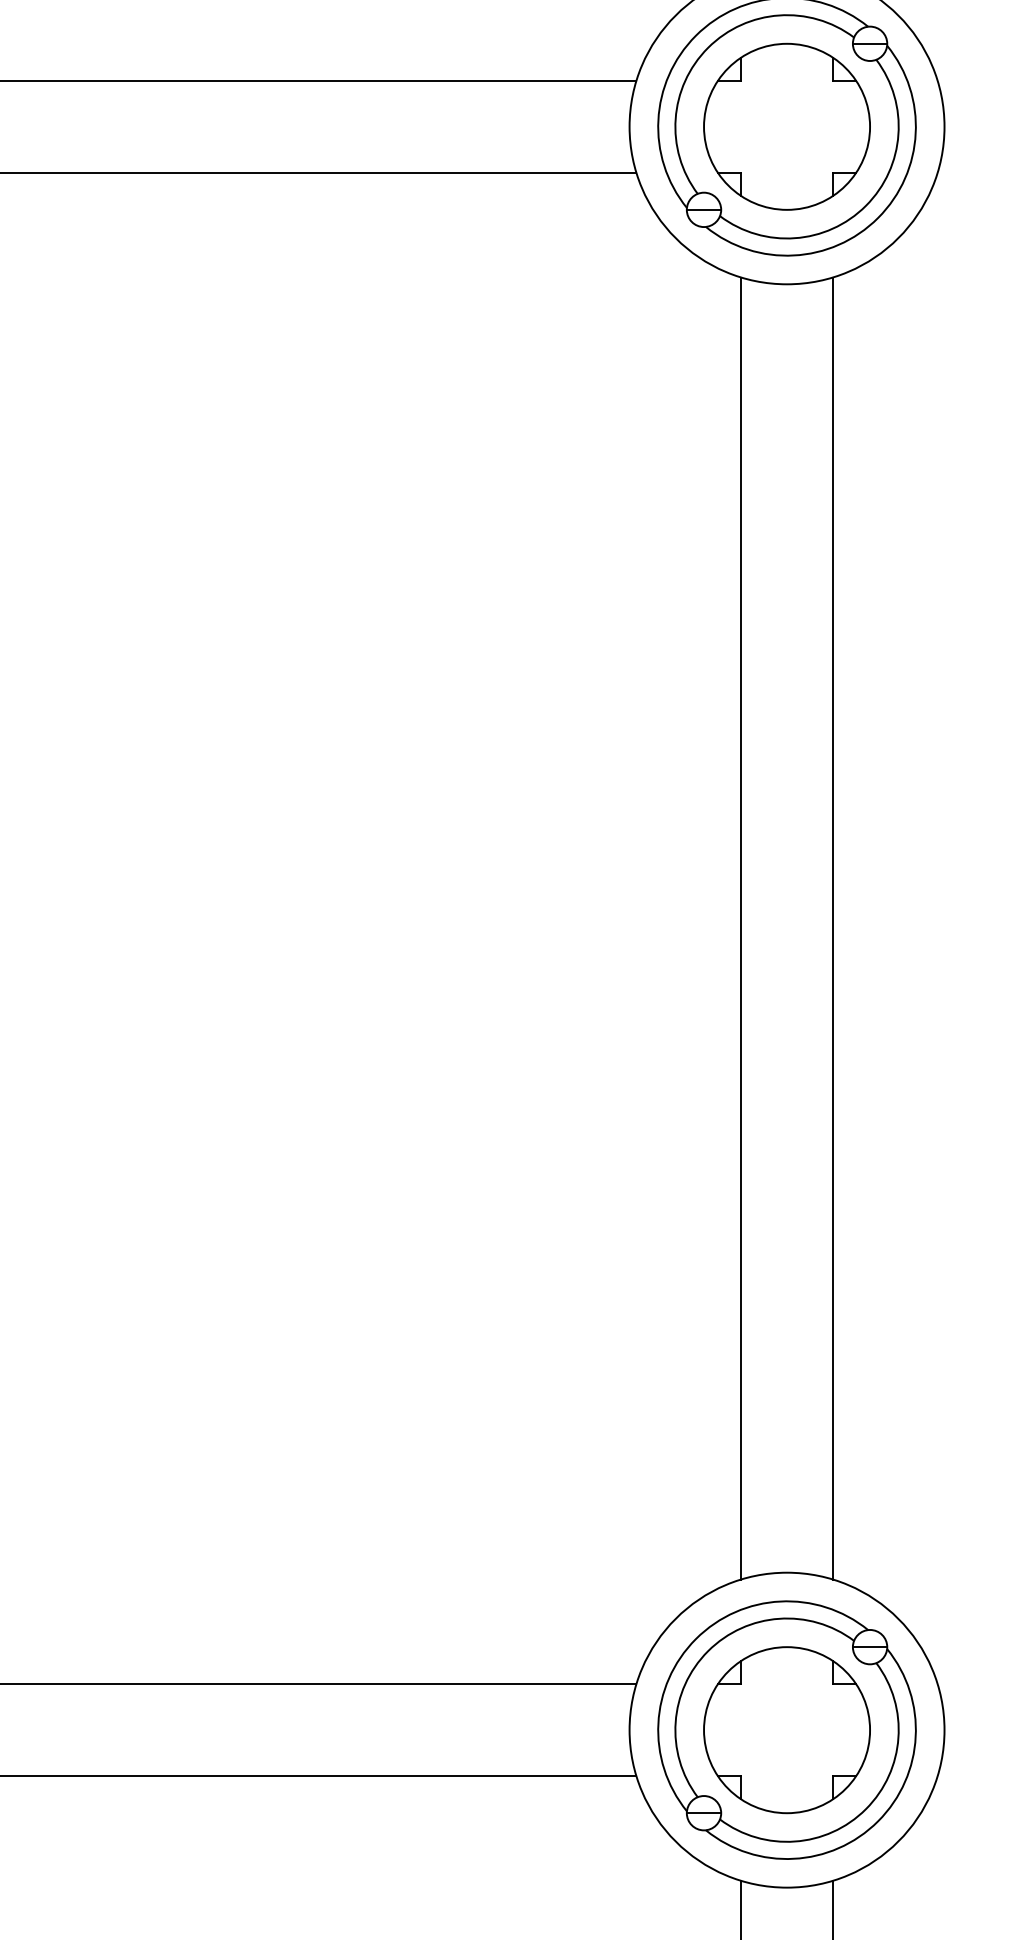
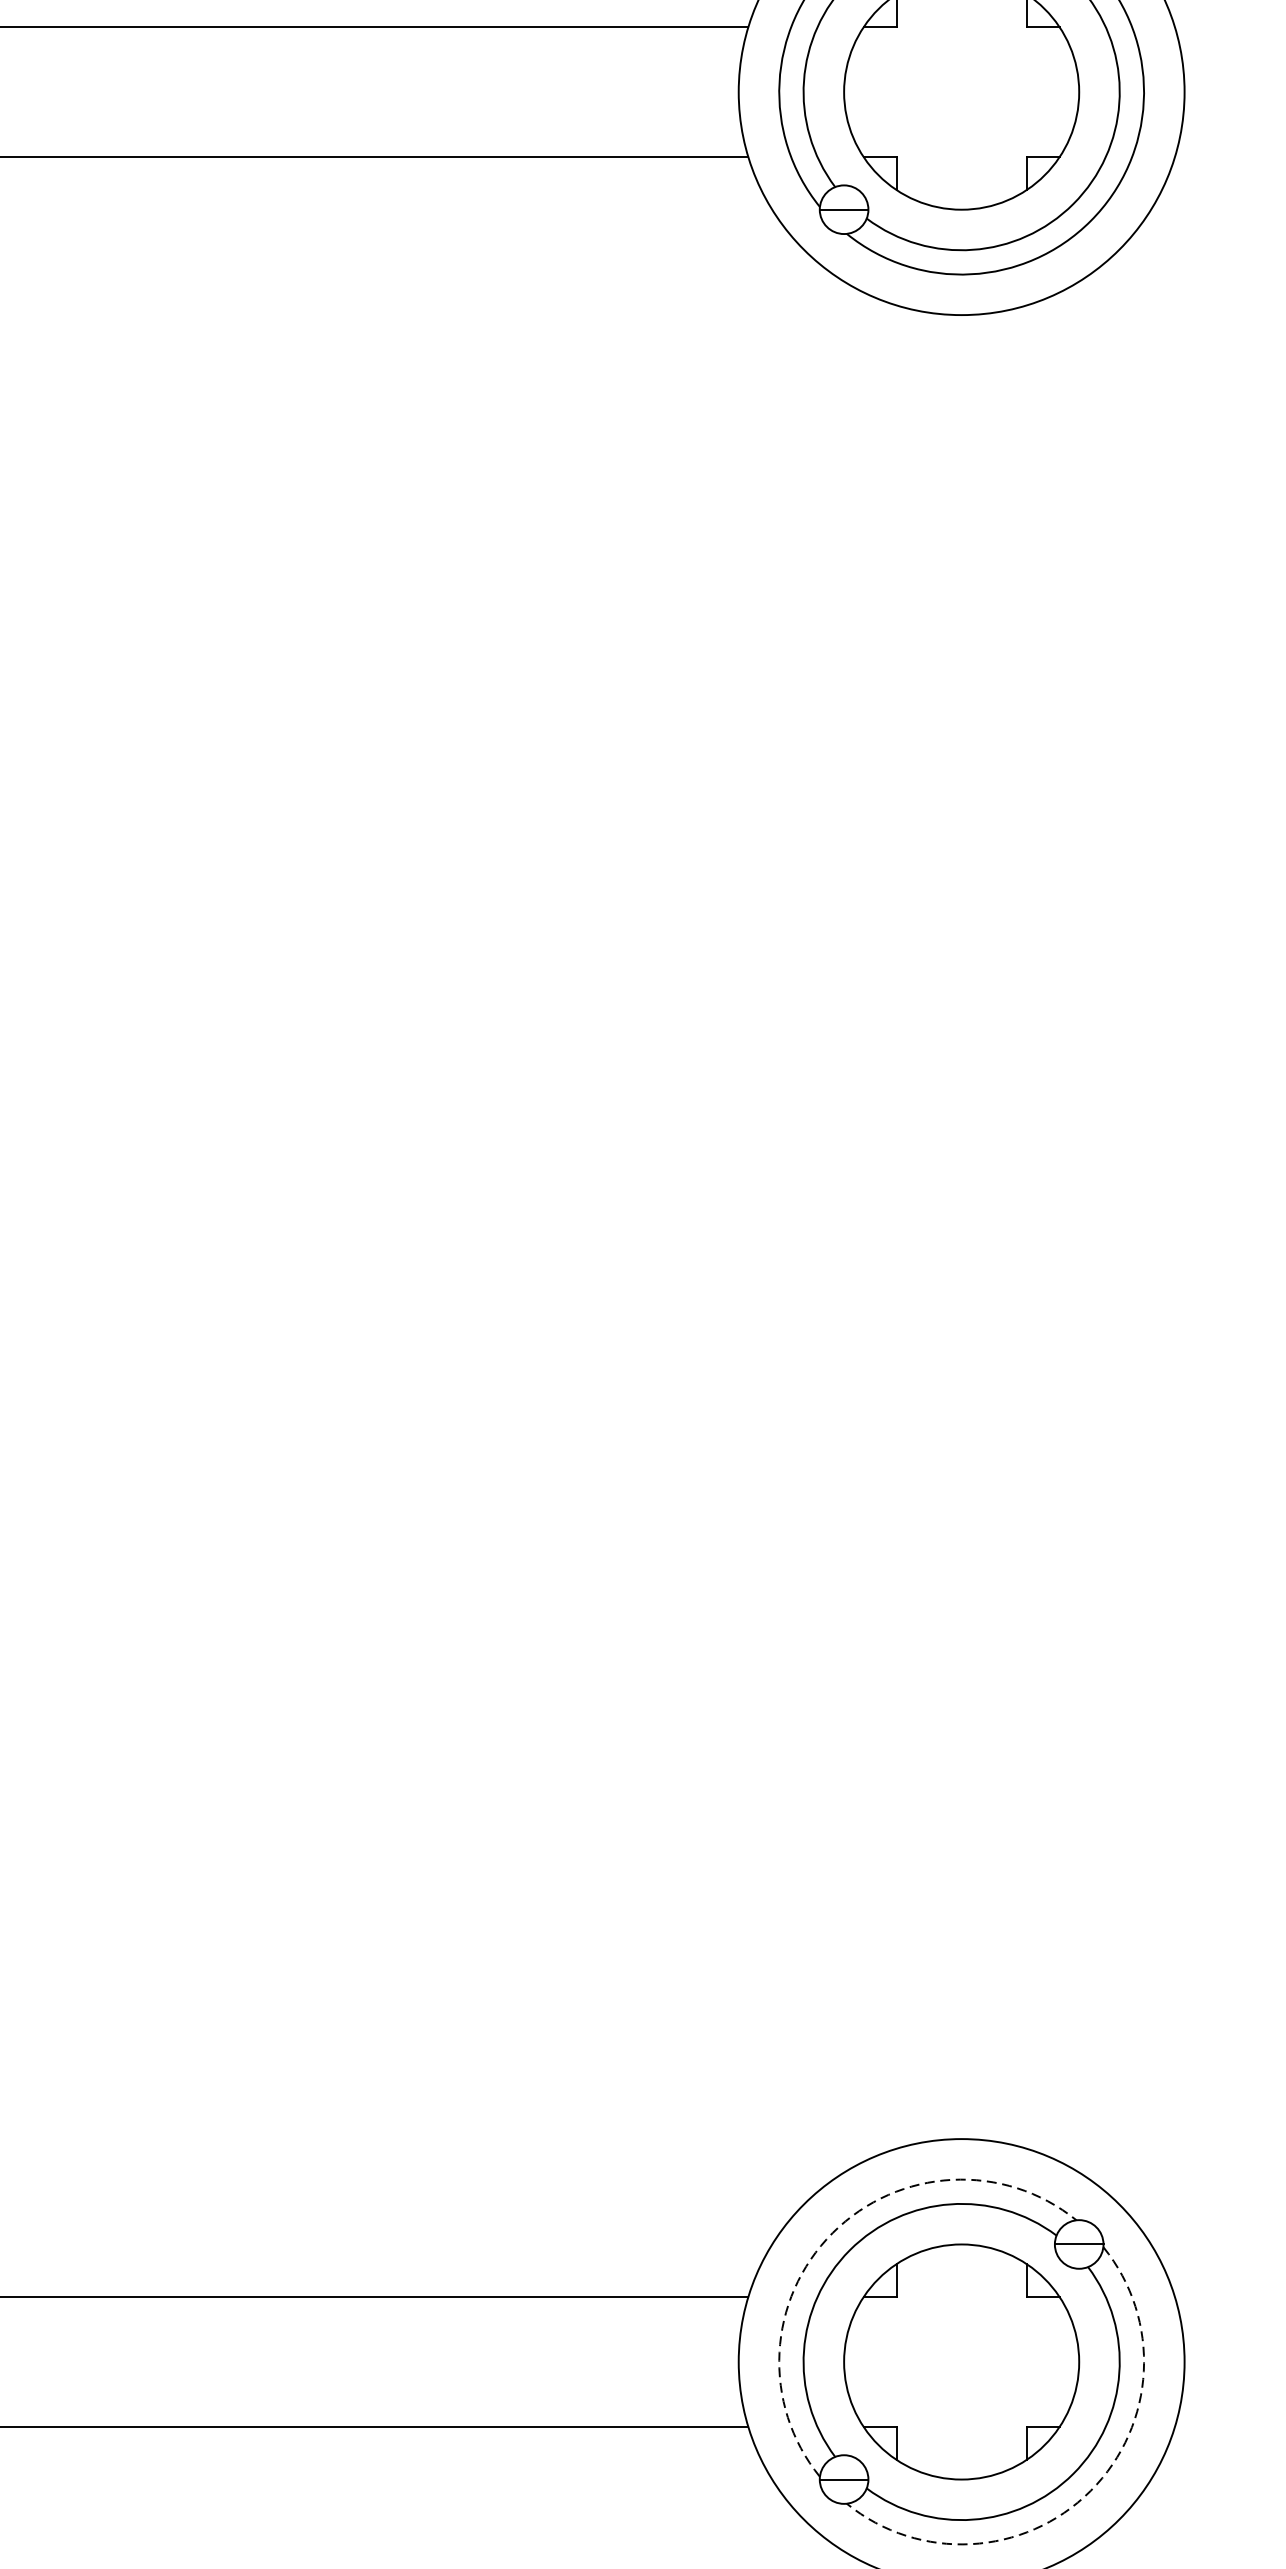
line: (741, 928) -> (897, 1227), removed
line: (832, 928) -> (1026, 1227), removed
arc: (695, 1639) -> (832, 2233), solid -> dashed
arc: (878, 1821) -> (1091, 2491), solid -> dashed

